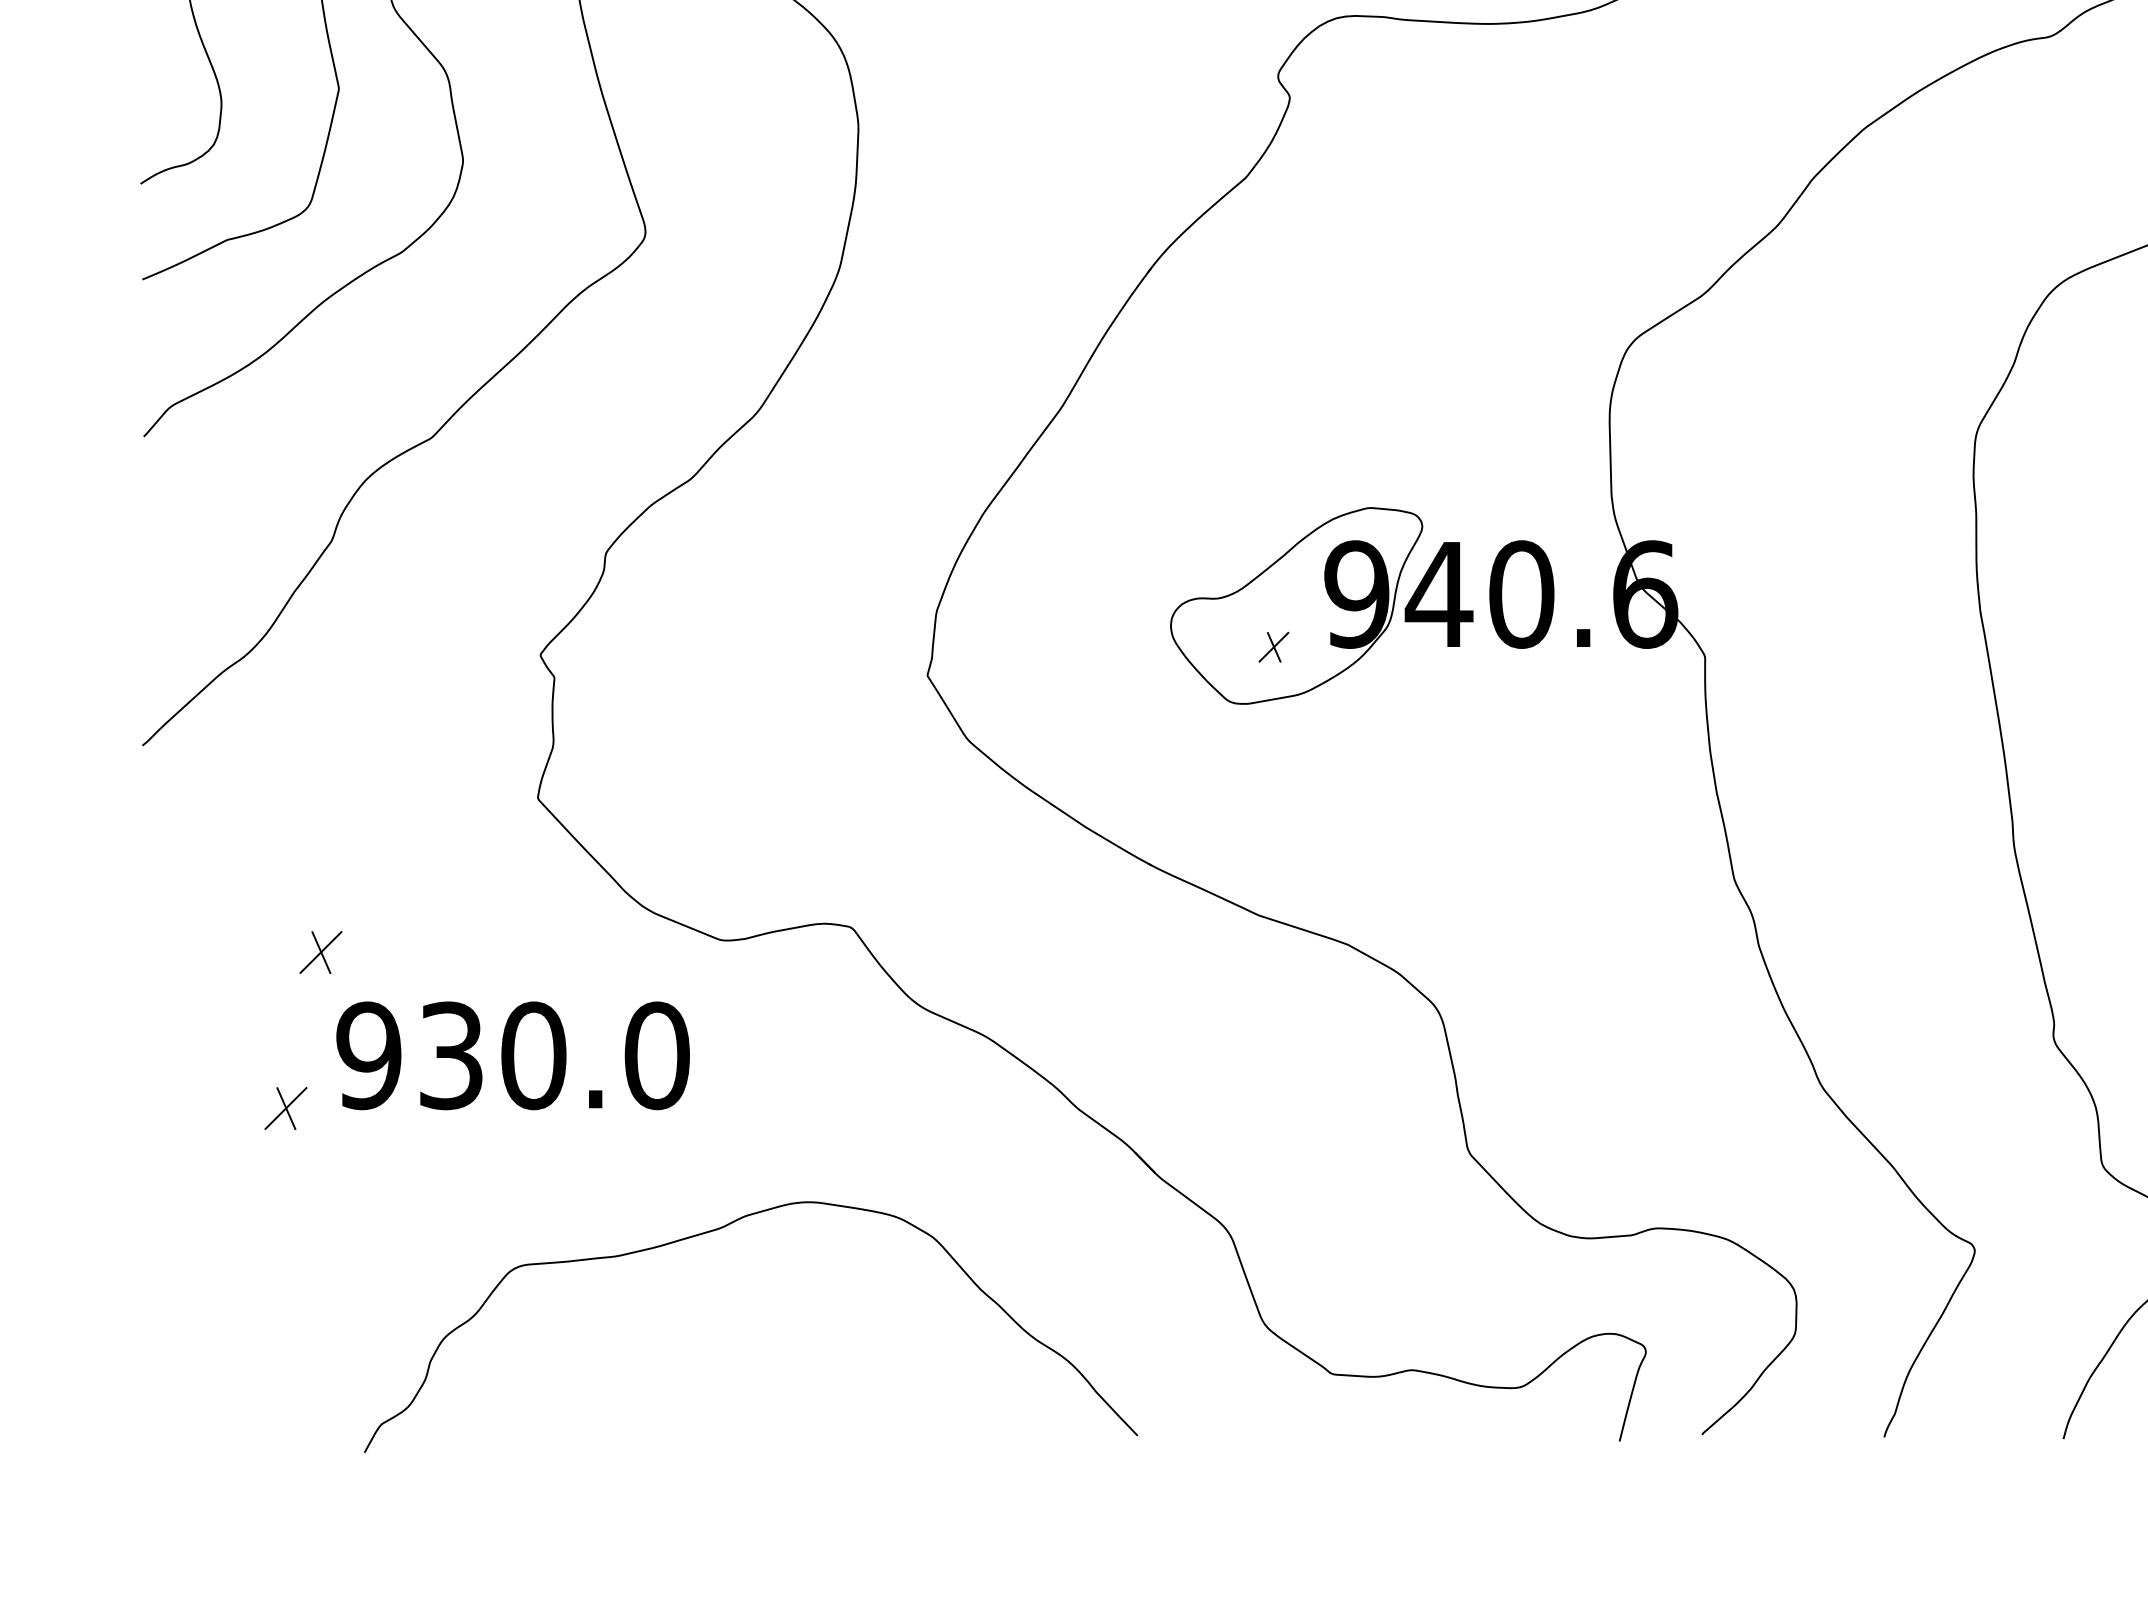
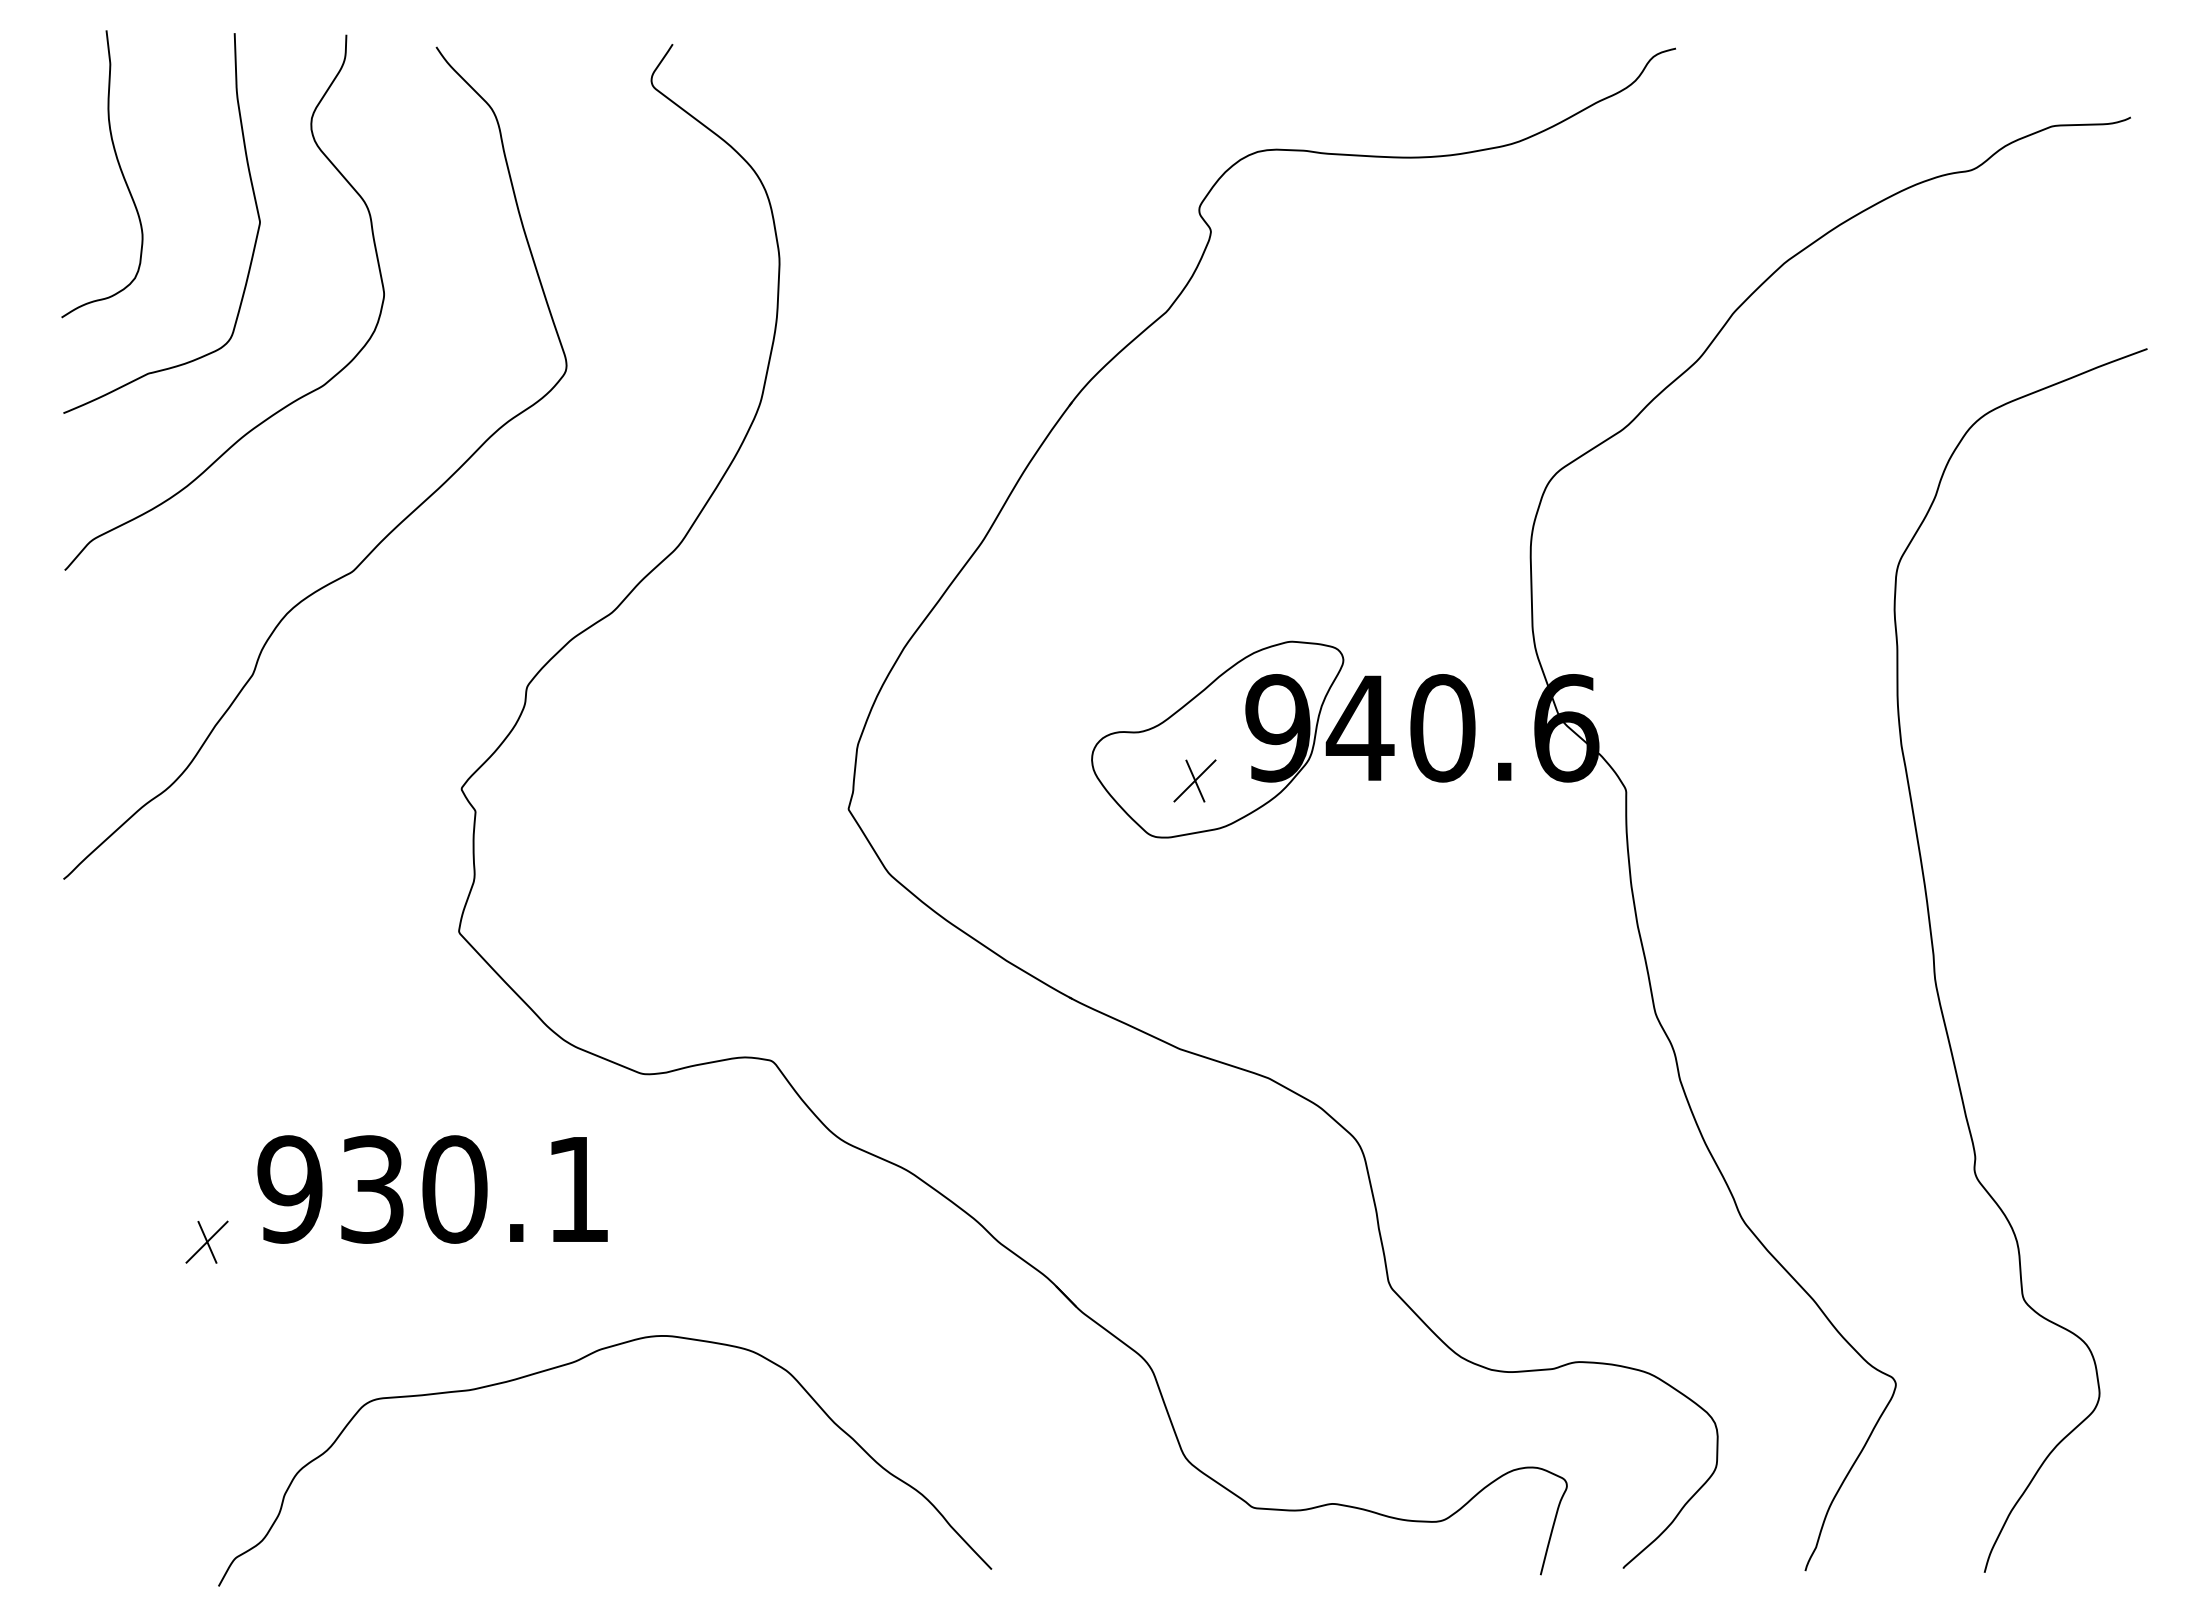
part: (1273, 646) -> (1194, 780), size x1.43
part: (320, 951) -> (241, 1085), removed
text: (657, 1055) -> (578, 1189), 930.0 -> 930.1
curve: (719, 1229) -> (573, 1363), moved

